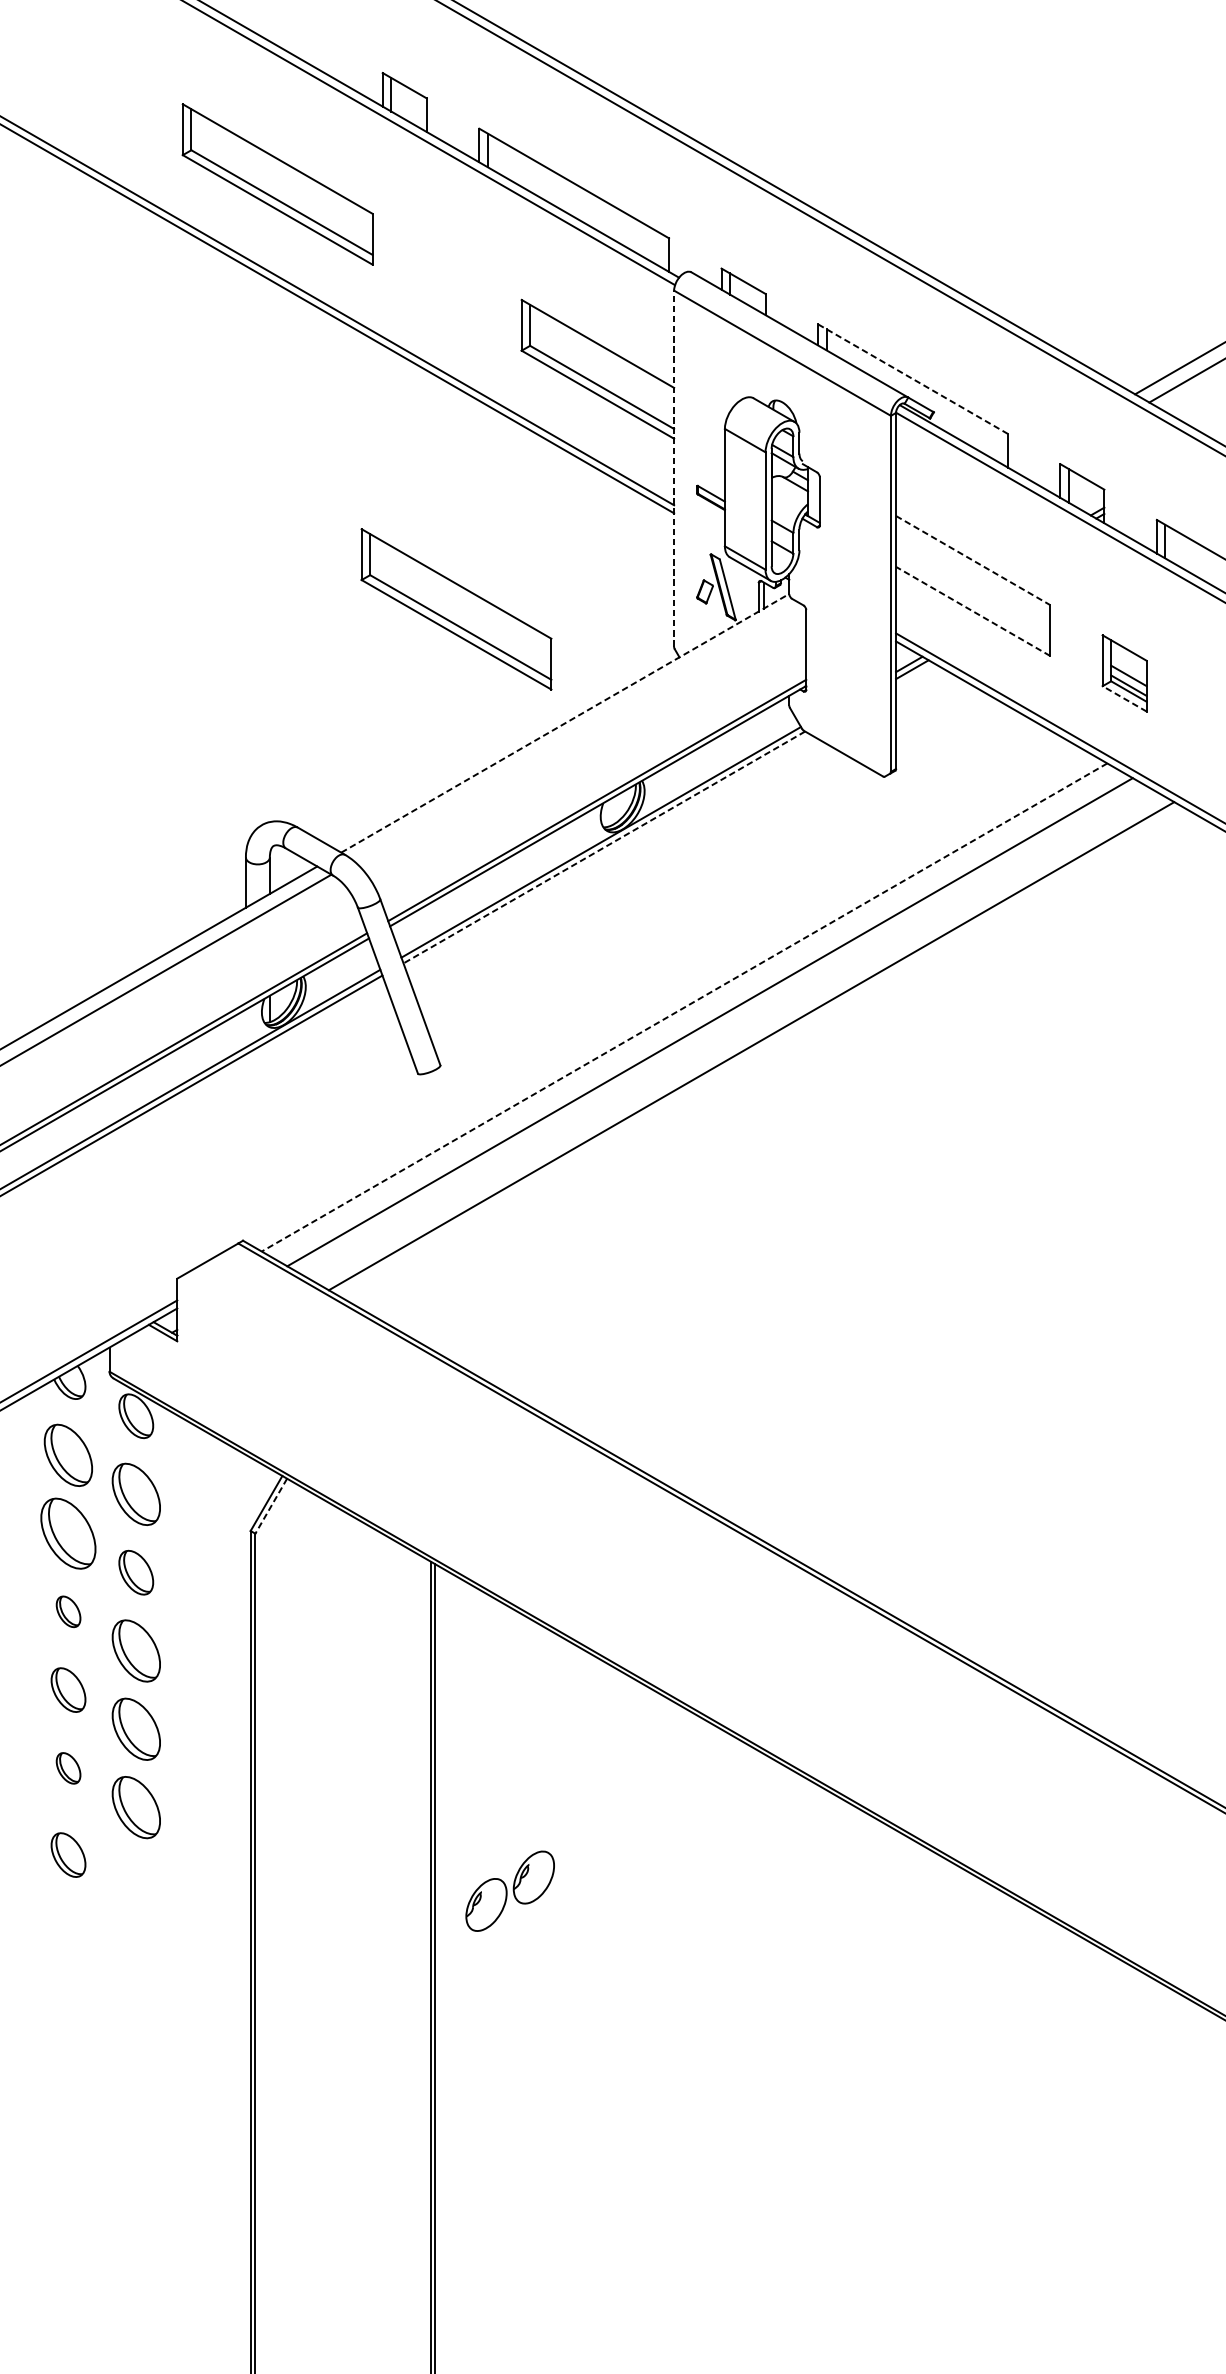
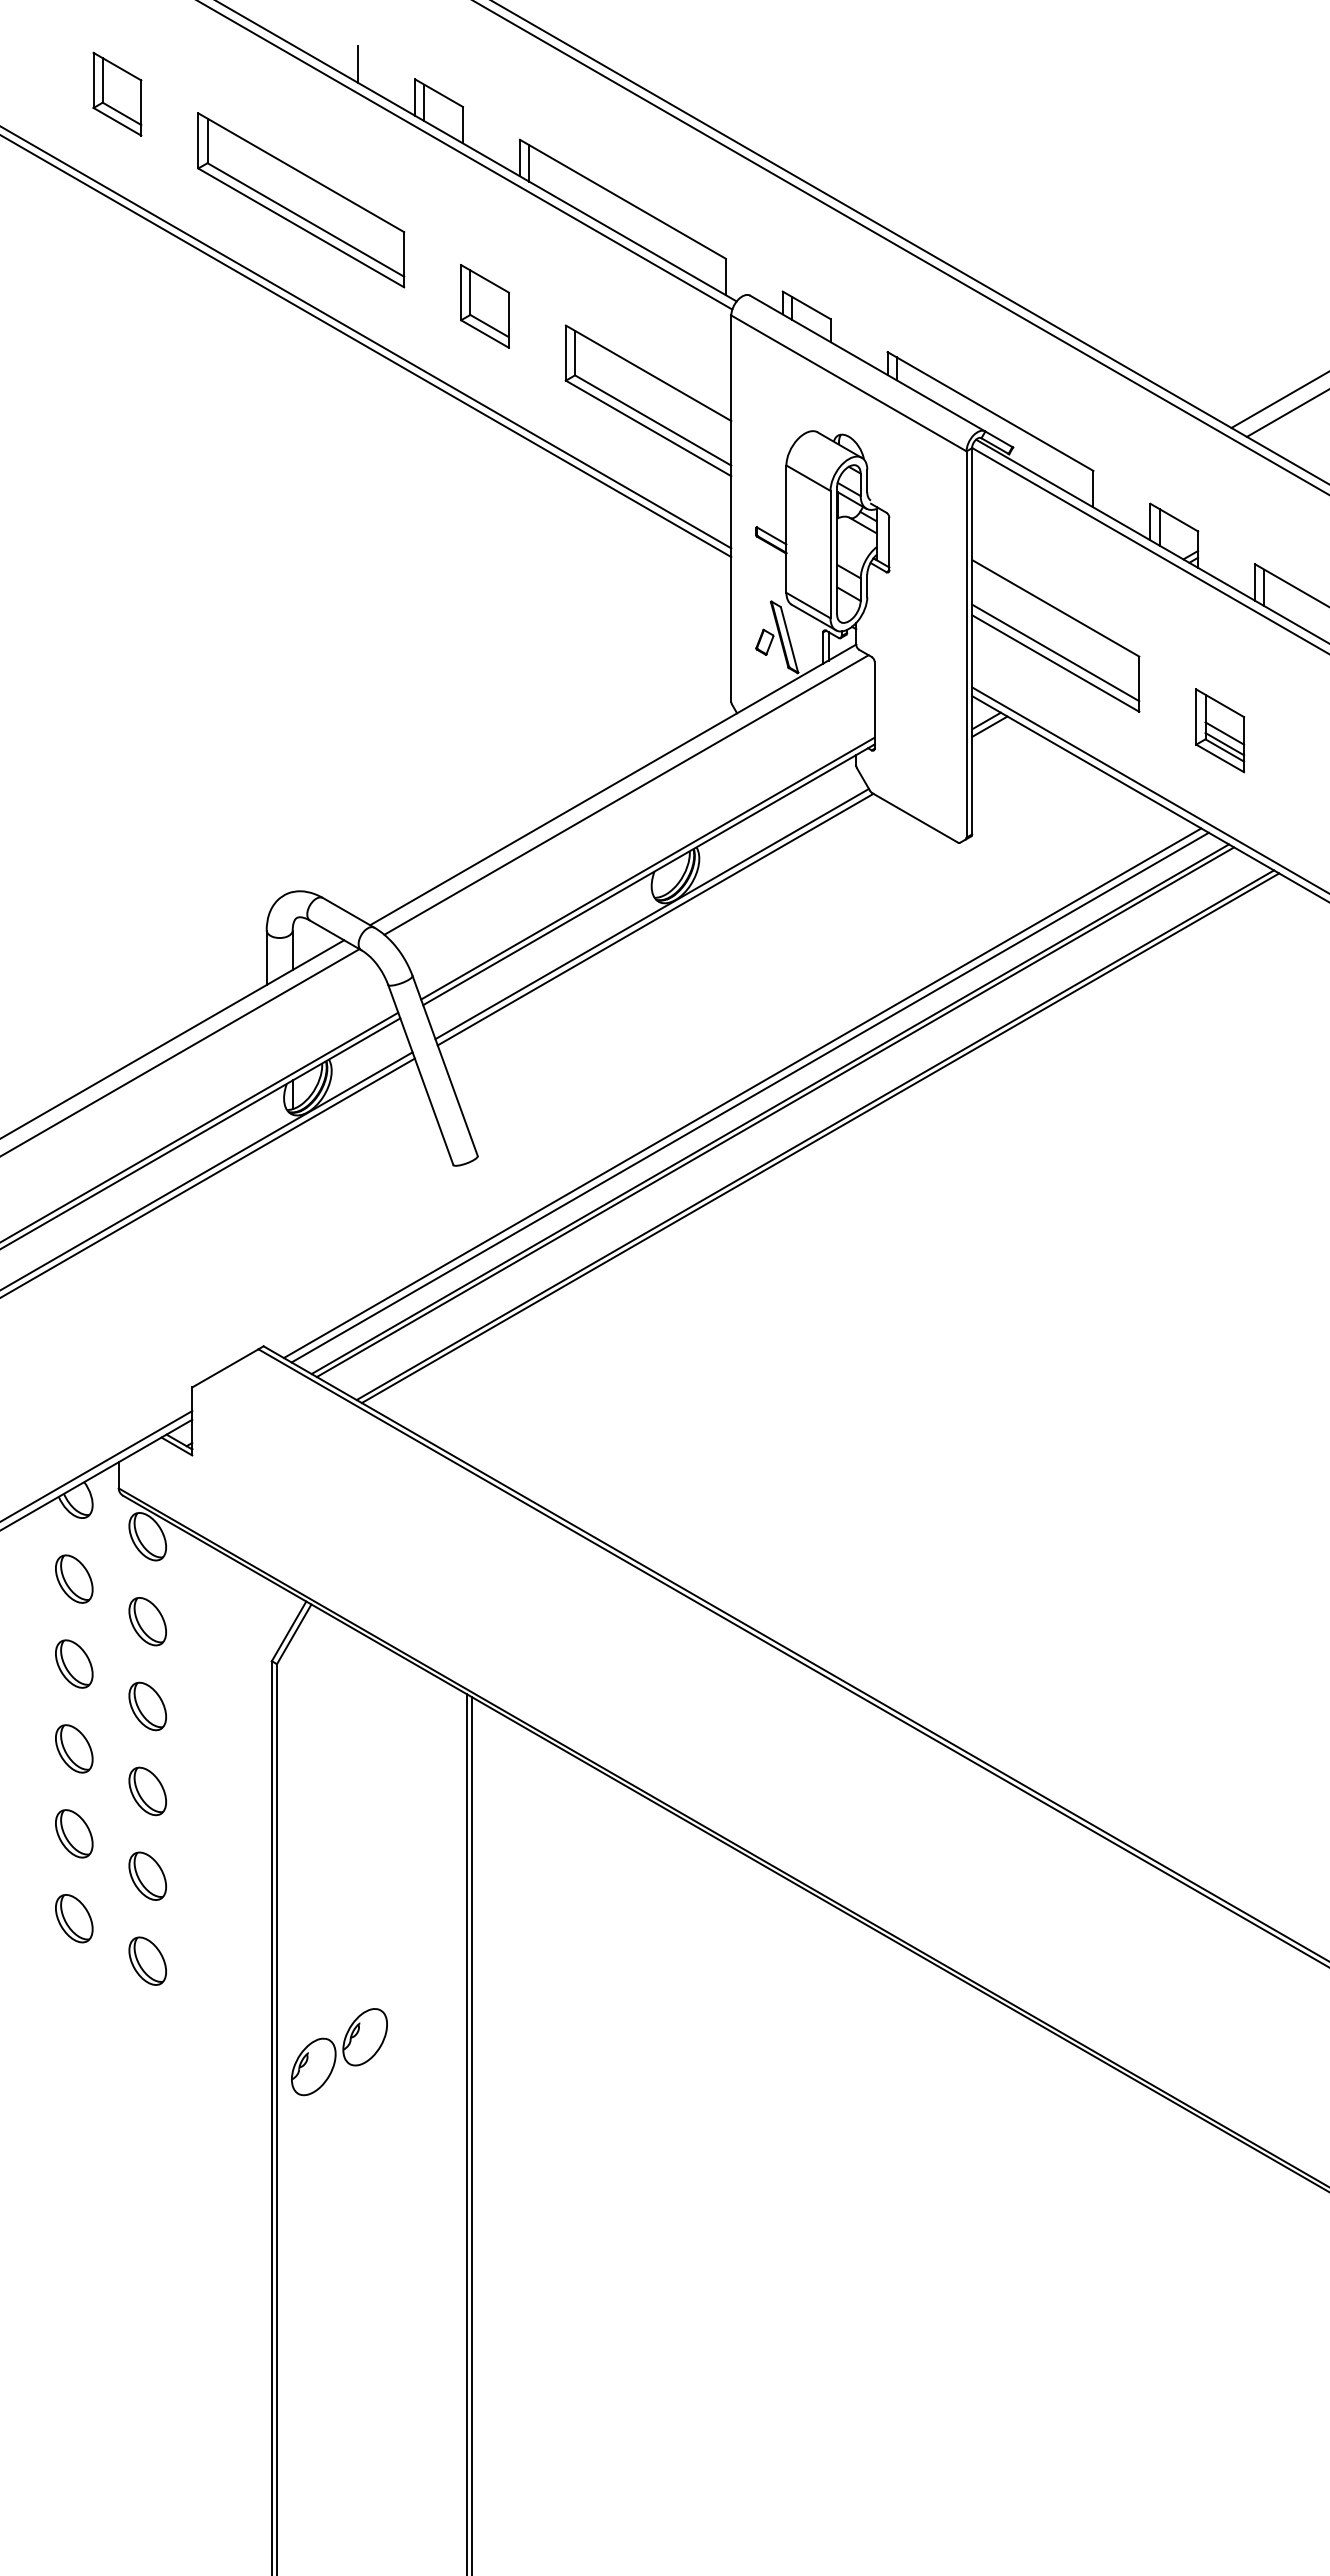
line: (330, 59) -> (358, 64), added
part: (108, 86) -> (117, 93), added
part: (446, 282) -> (484, 306), added
line: (913, 379) -> (990, 411), dashed -> solid
line: (674, 468) -> (731, 508), dashed -> solid
line: (972, 560) -> (1055, 608), dashed -> solid
line: (972, 601) -> (1055, 652), added
part: (456, 609) -> (495, 661), removed
line: (972, 611) -> (1055, 663), dashed -> solid
line: (1125, 698) -> (1220, 758), dashed -> solid
line: (565, 722) -> (613, 784), dashed -> solid
line: (577, 732) -> (626, 794), added
line: (604, 847) -> (655, 919), dashed -> solid
line: (684, 1007) -> (742, 1093), dashed -> solid
line: (690, 1011) -> (749, 1097), added
line: (714, 1025) -> (775, 1112), added
line: (756, 1049) -> (820, 1138), added
part: (68, 1454) -> (74, 1578), size x0.71
part: (136, 1494) -> (147, 1621), size x0.71
line: (270, 1506) -> (293, 1634), dashed -> solid
part: (68, 1533) -> (74, 1663), size x0.62
part: (68, 1611) -> (74, 1748), size x1.43
part: (136, 1651) -> (147, 1791), size x0.71
part: (136, 1728) -> (147, 1875), size x0.71
part: (68, 1768) -> (74, 1918), size x1.43
part: (136, 1806) -> (147, 1960), size x0.71
part: (68, 1854) -> (74, 2012), removed
part: (510, 1891) -> (339, 2052), moved

